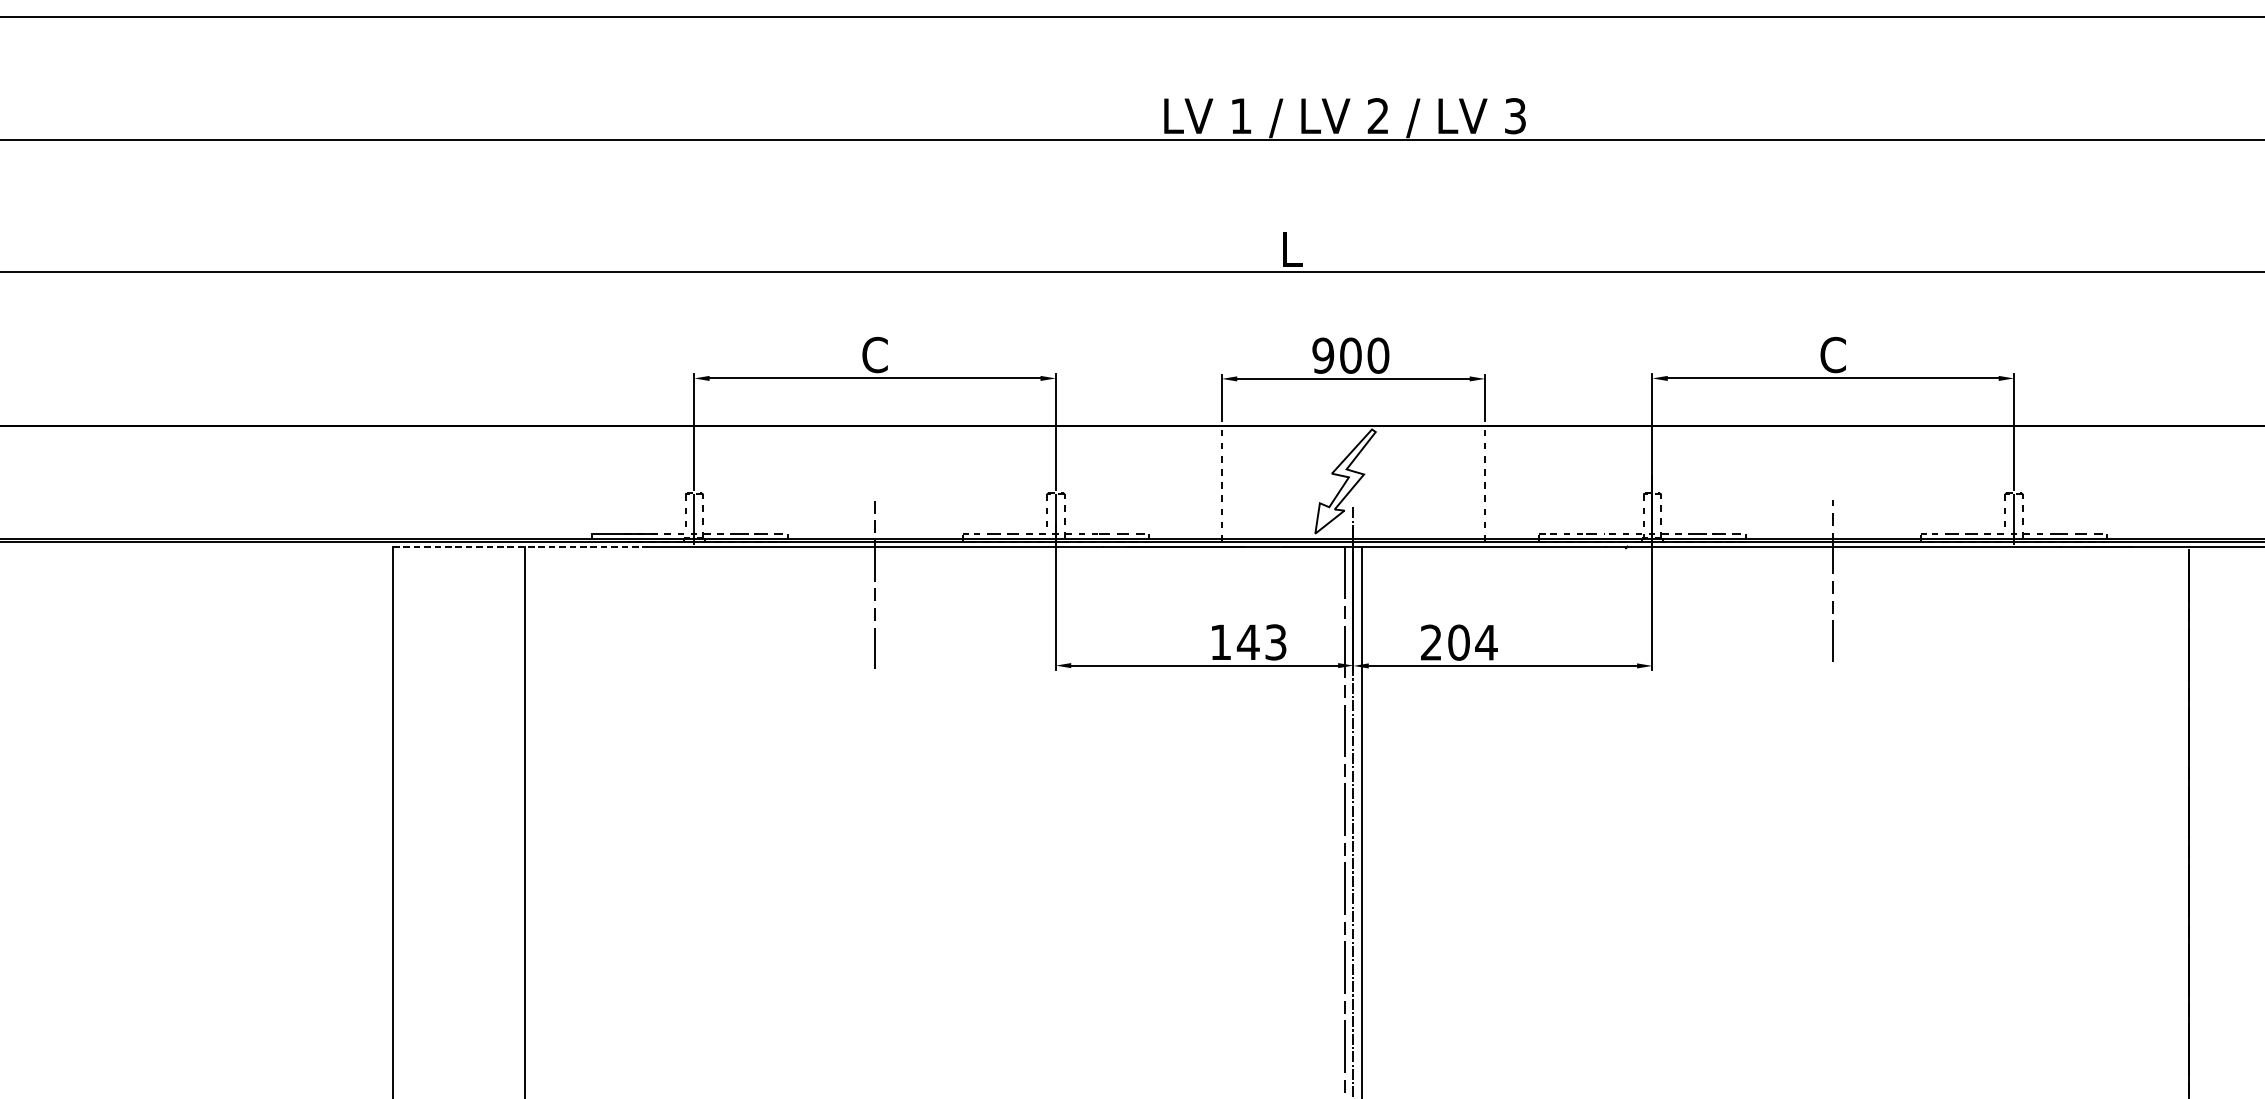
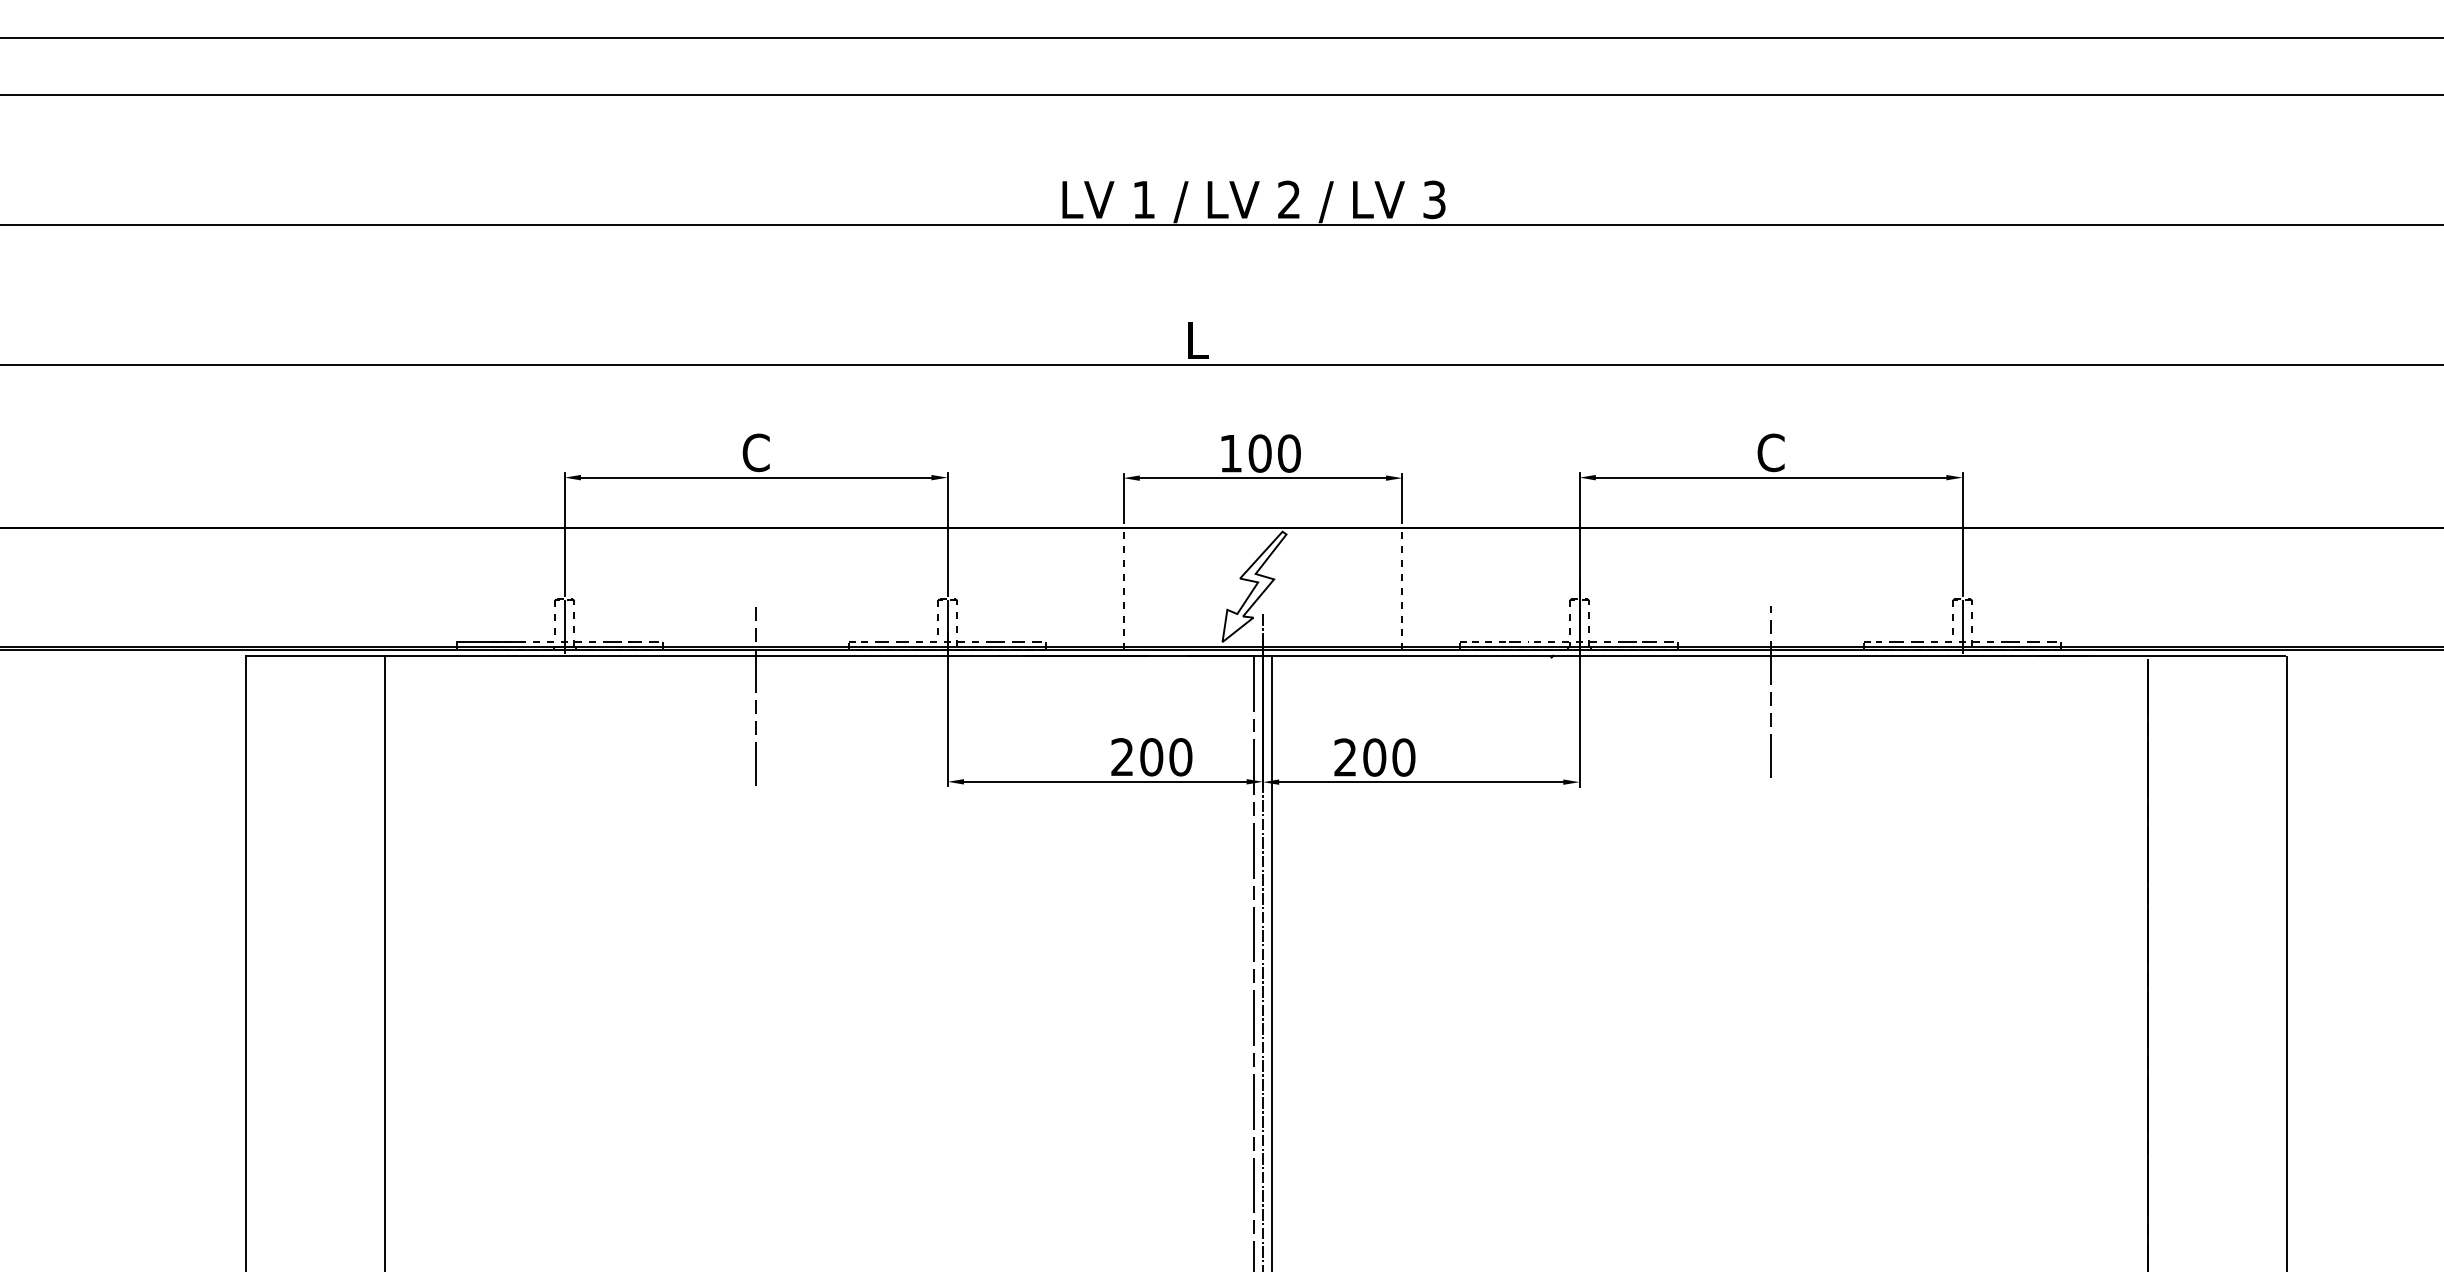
text: (1322, 355) -> (1230, 453), 900 -> 100
line: (520, 546) -> (380, 655), dashed -> solid
text: (1248, 642) -> (1151, 757), 143 -> 200
text: (1486, 642) -> (1403, 757), 204 -> 200

